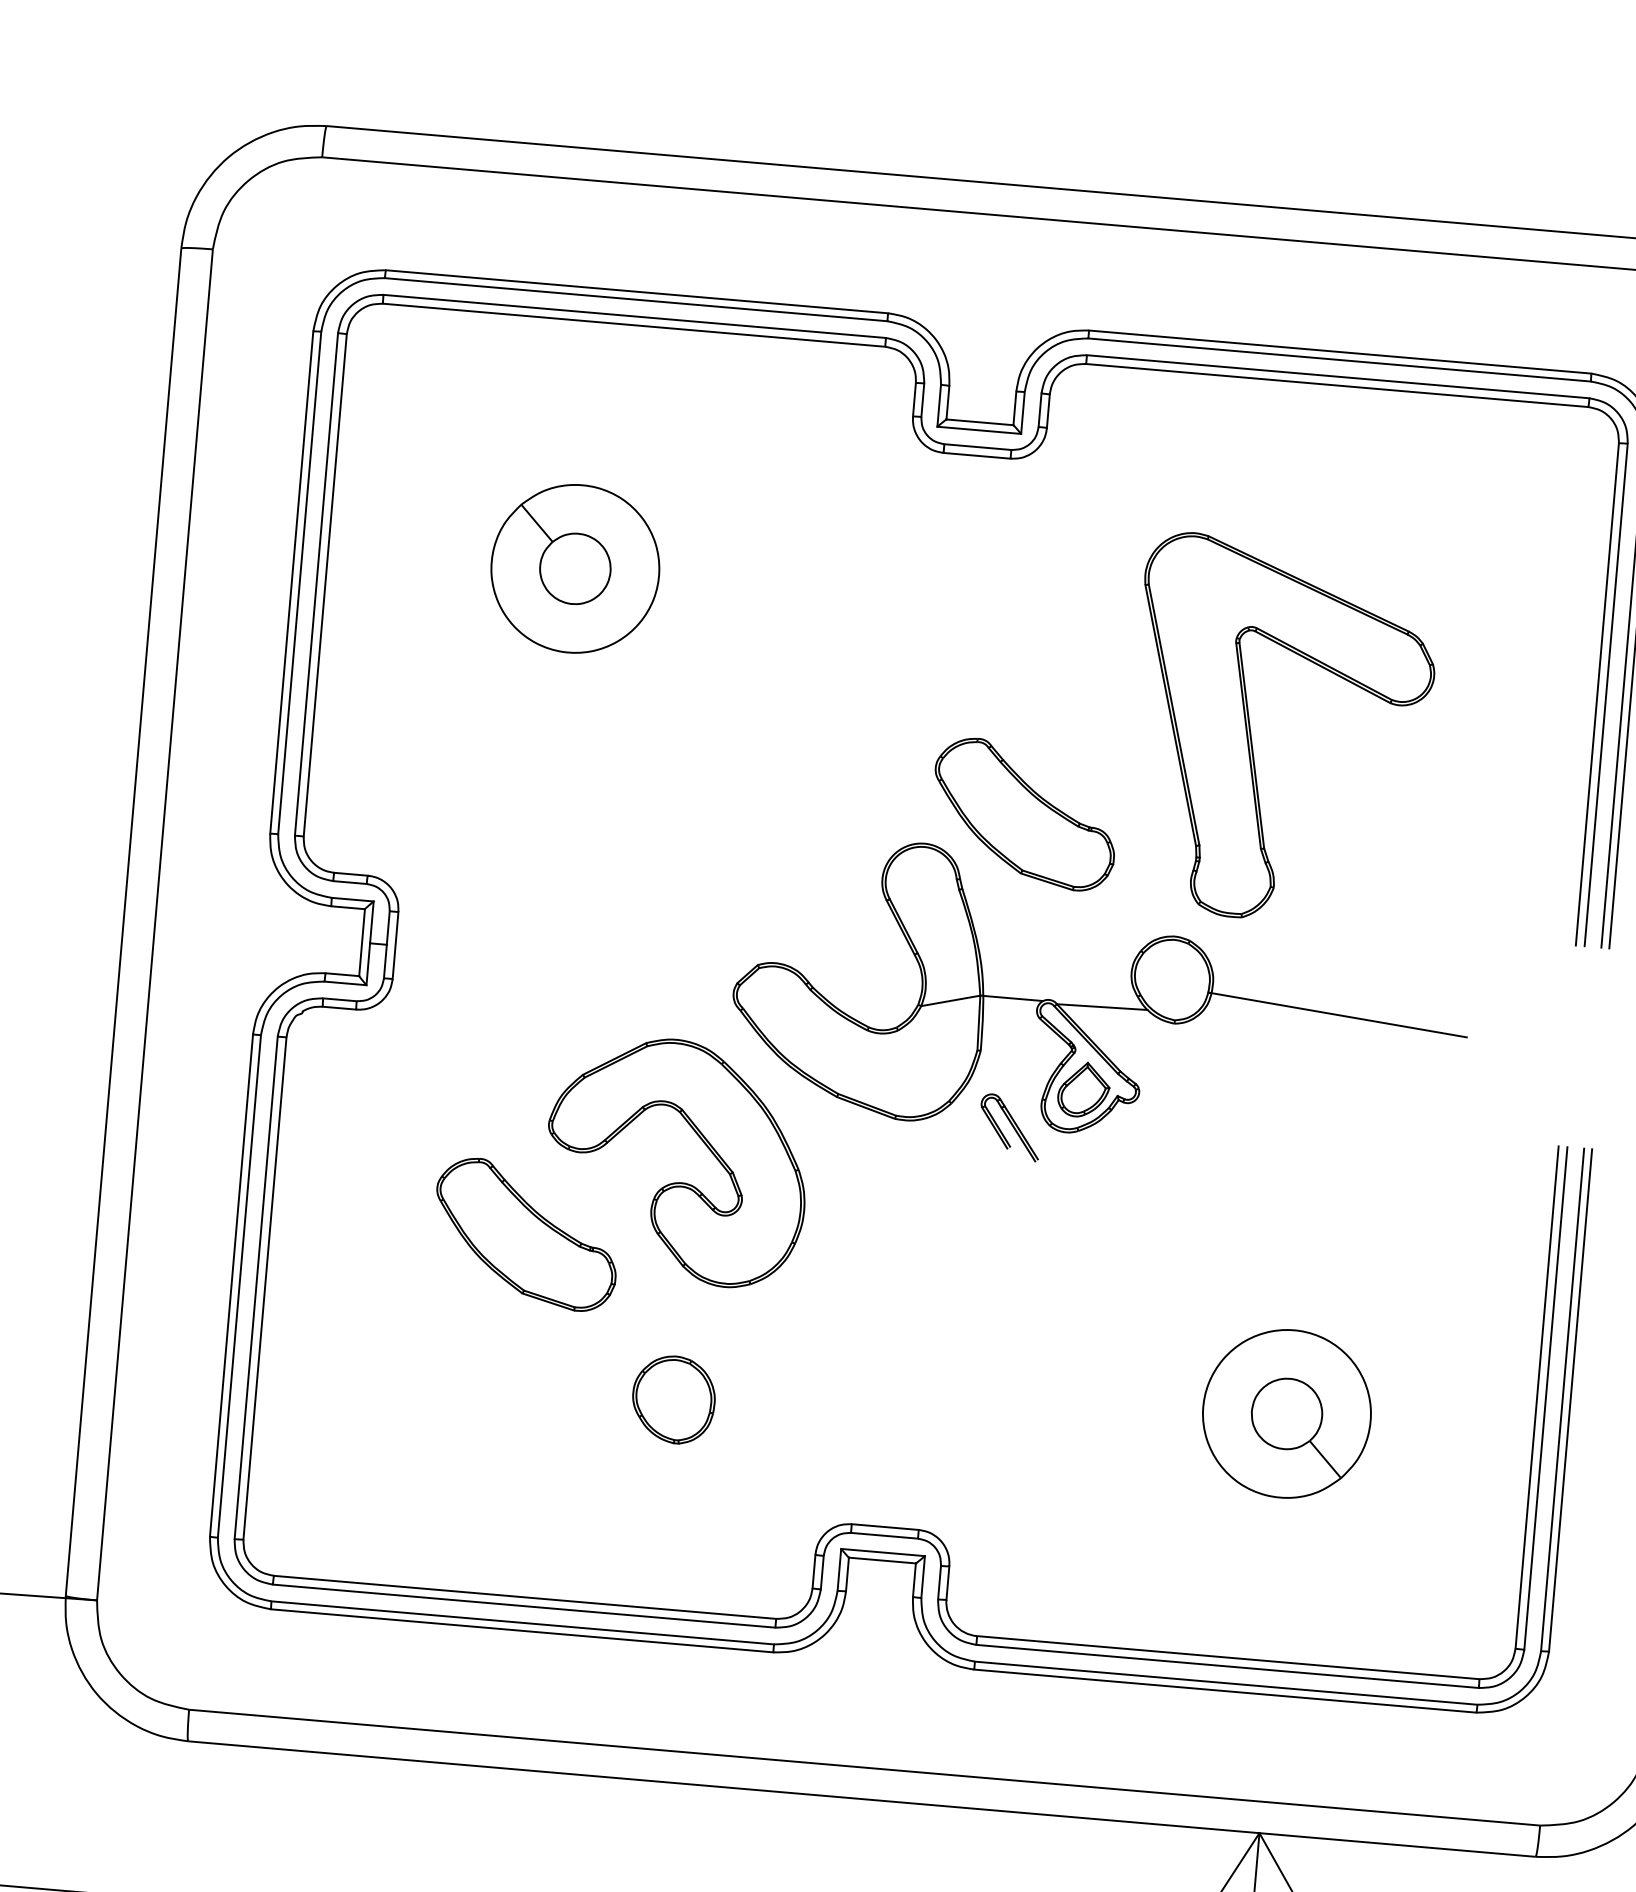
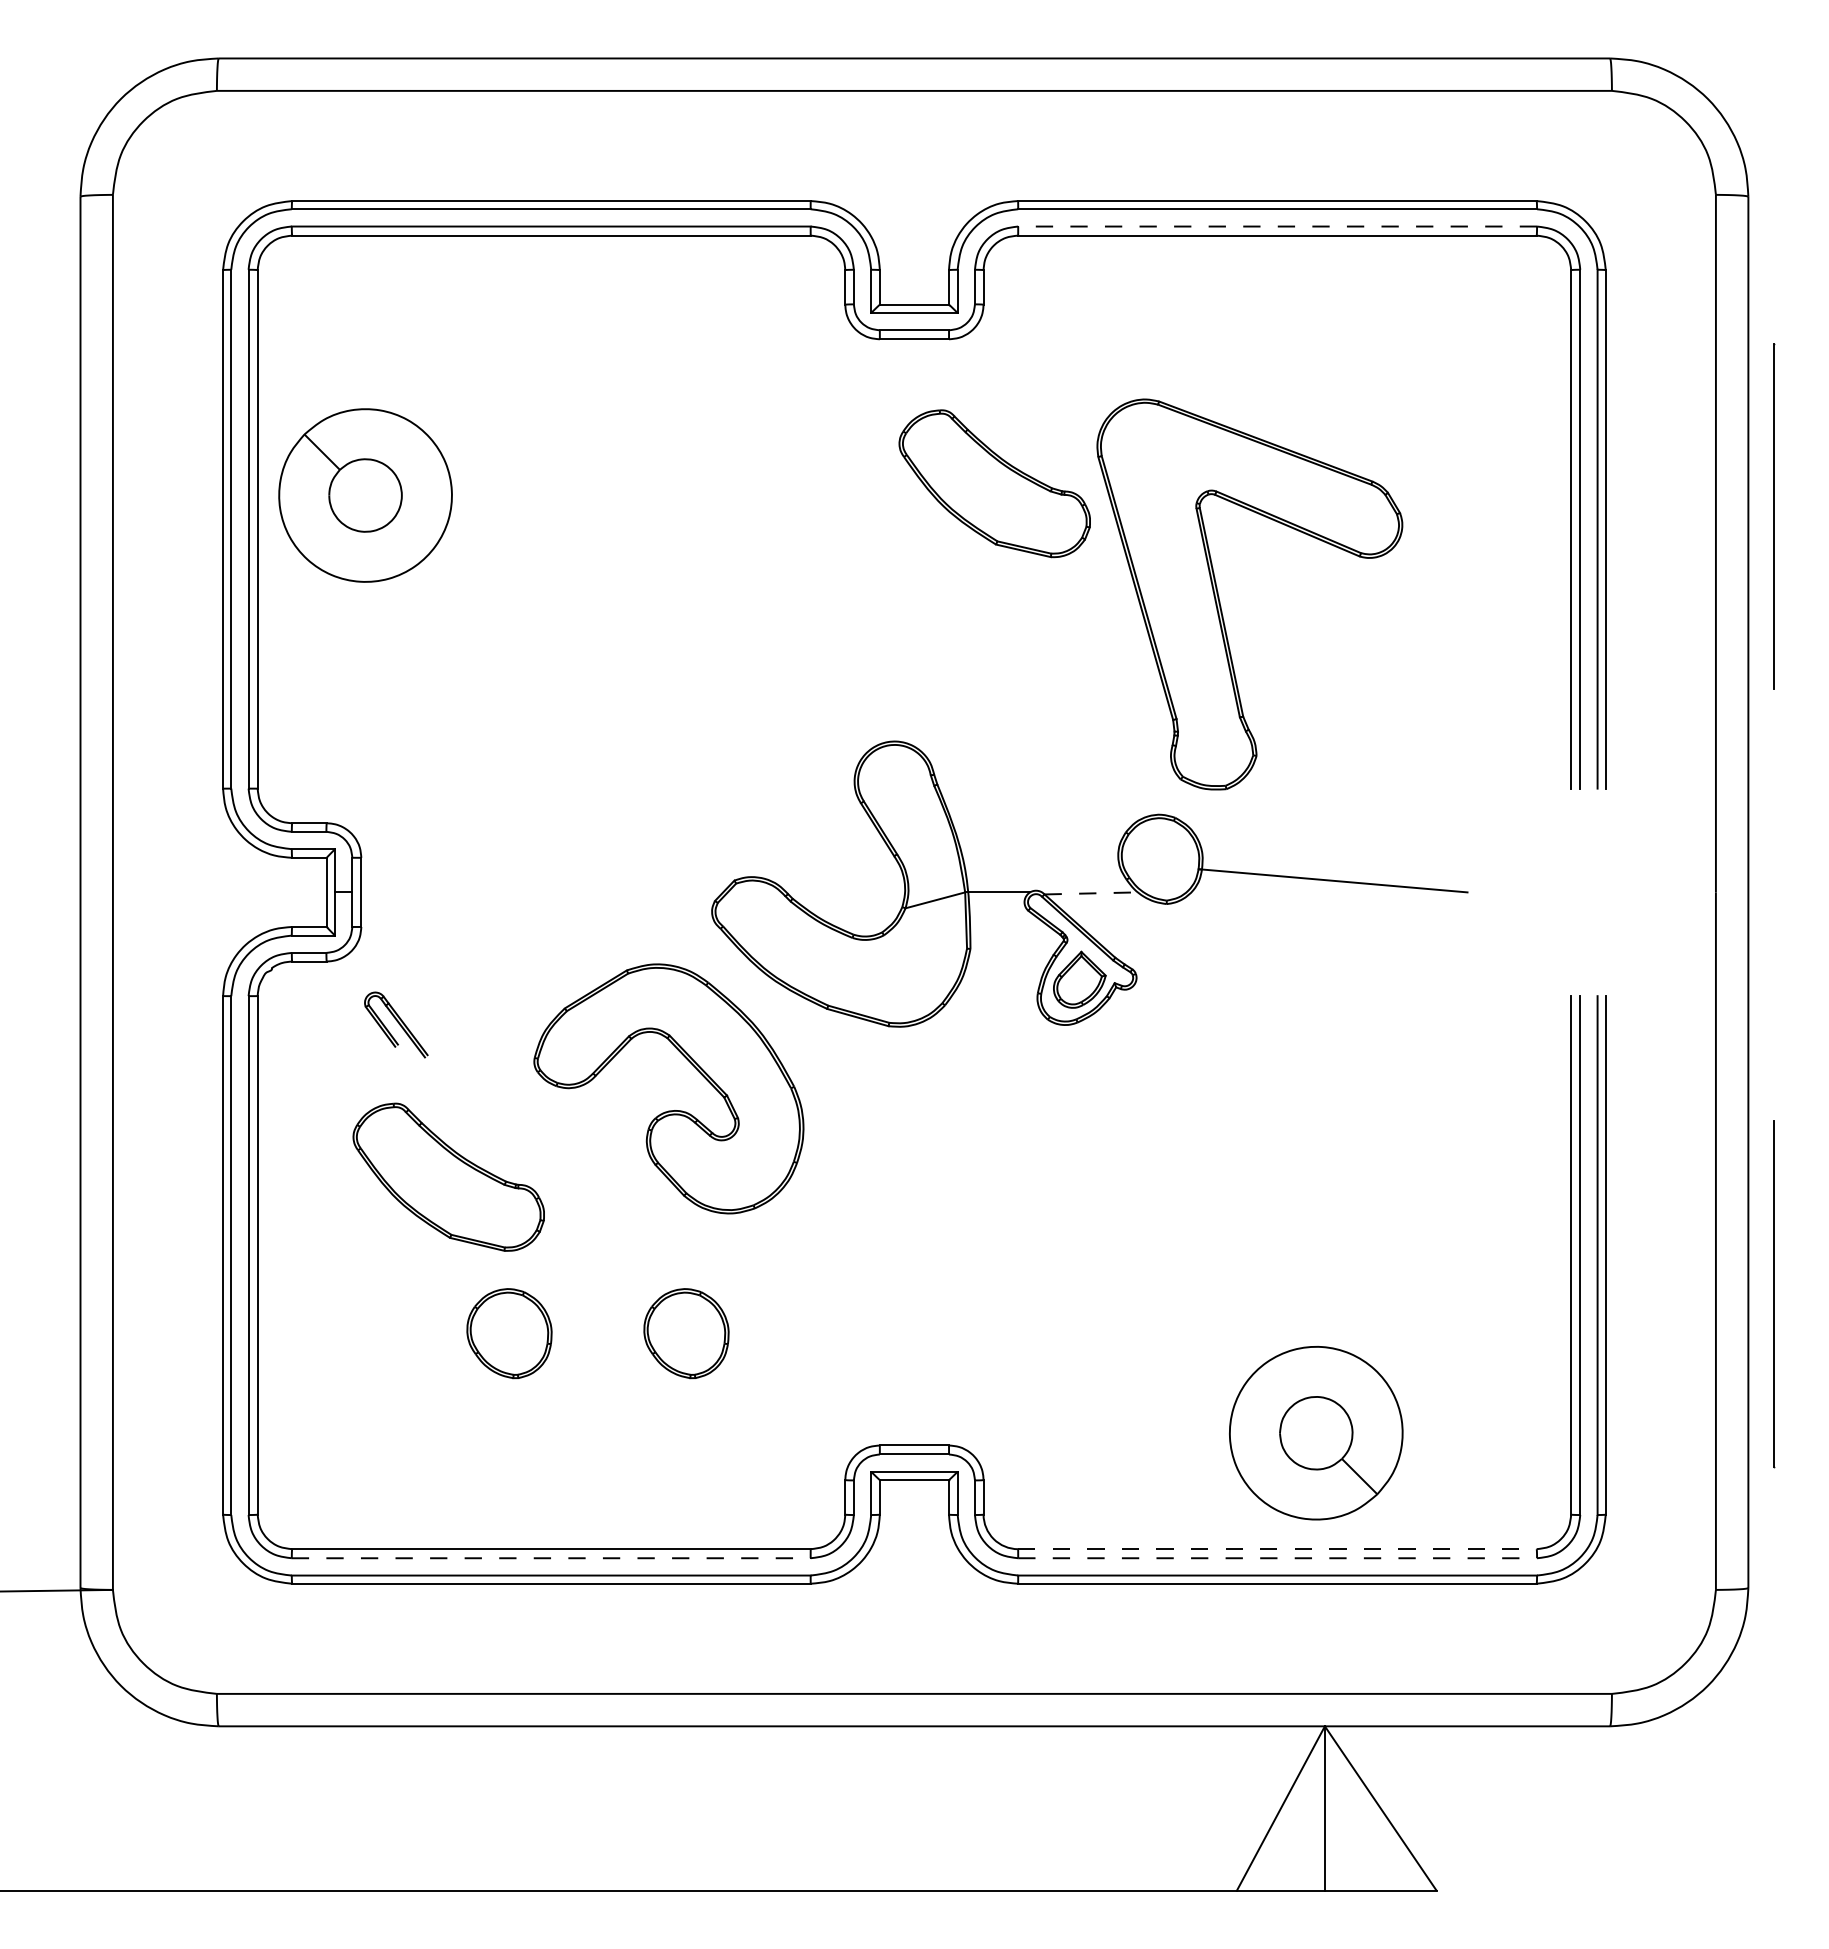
line: (1338, 376) -> (1277, 226), solid -> dashed
part: (575, 568) -> (365, 495), moved
part: (1024, 814) -> (994, 483), moved
line: (1102, 1007) -> (1091, 893), solid -> dashed
part: (1010, 1127) -> (396, 1024), moved
part: (526, 1233) -> (448, 1176), moved
part: (502, 1385) -> (509, 1333), added
part: (1287, 1414) -> (1316, 1433), moved
line: (524, 1606) -> (551, 1558), solid -> dashed
line: (1228, 1657) -> (1277, 1549), solid -> dashed
line: (1228, 1666) -> (1278, 1558), solid -> dashed

